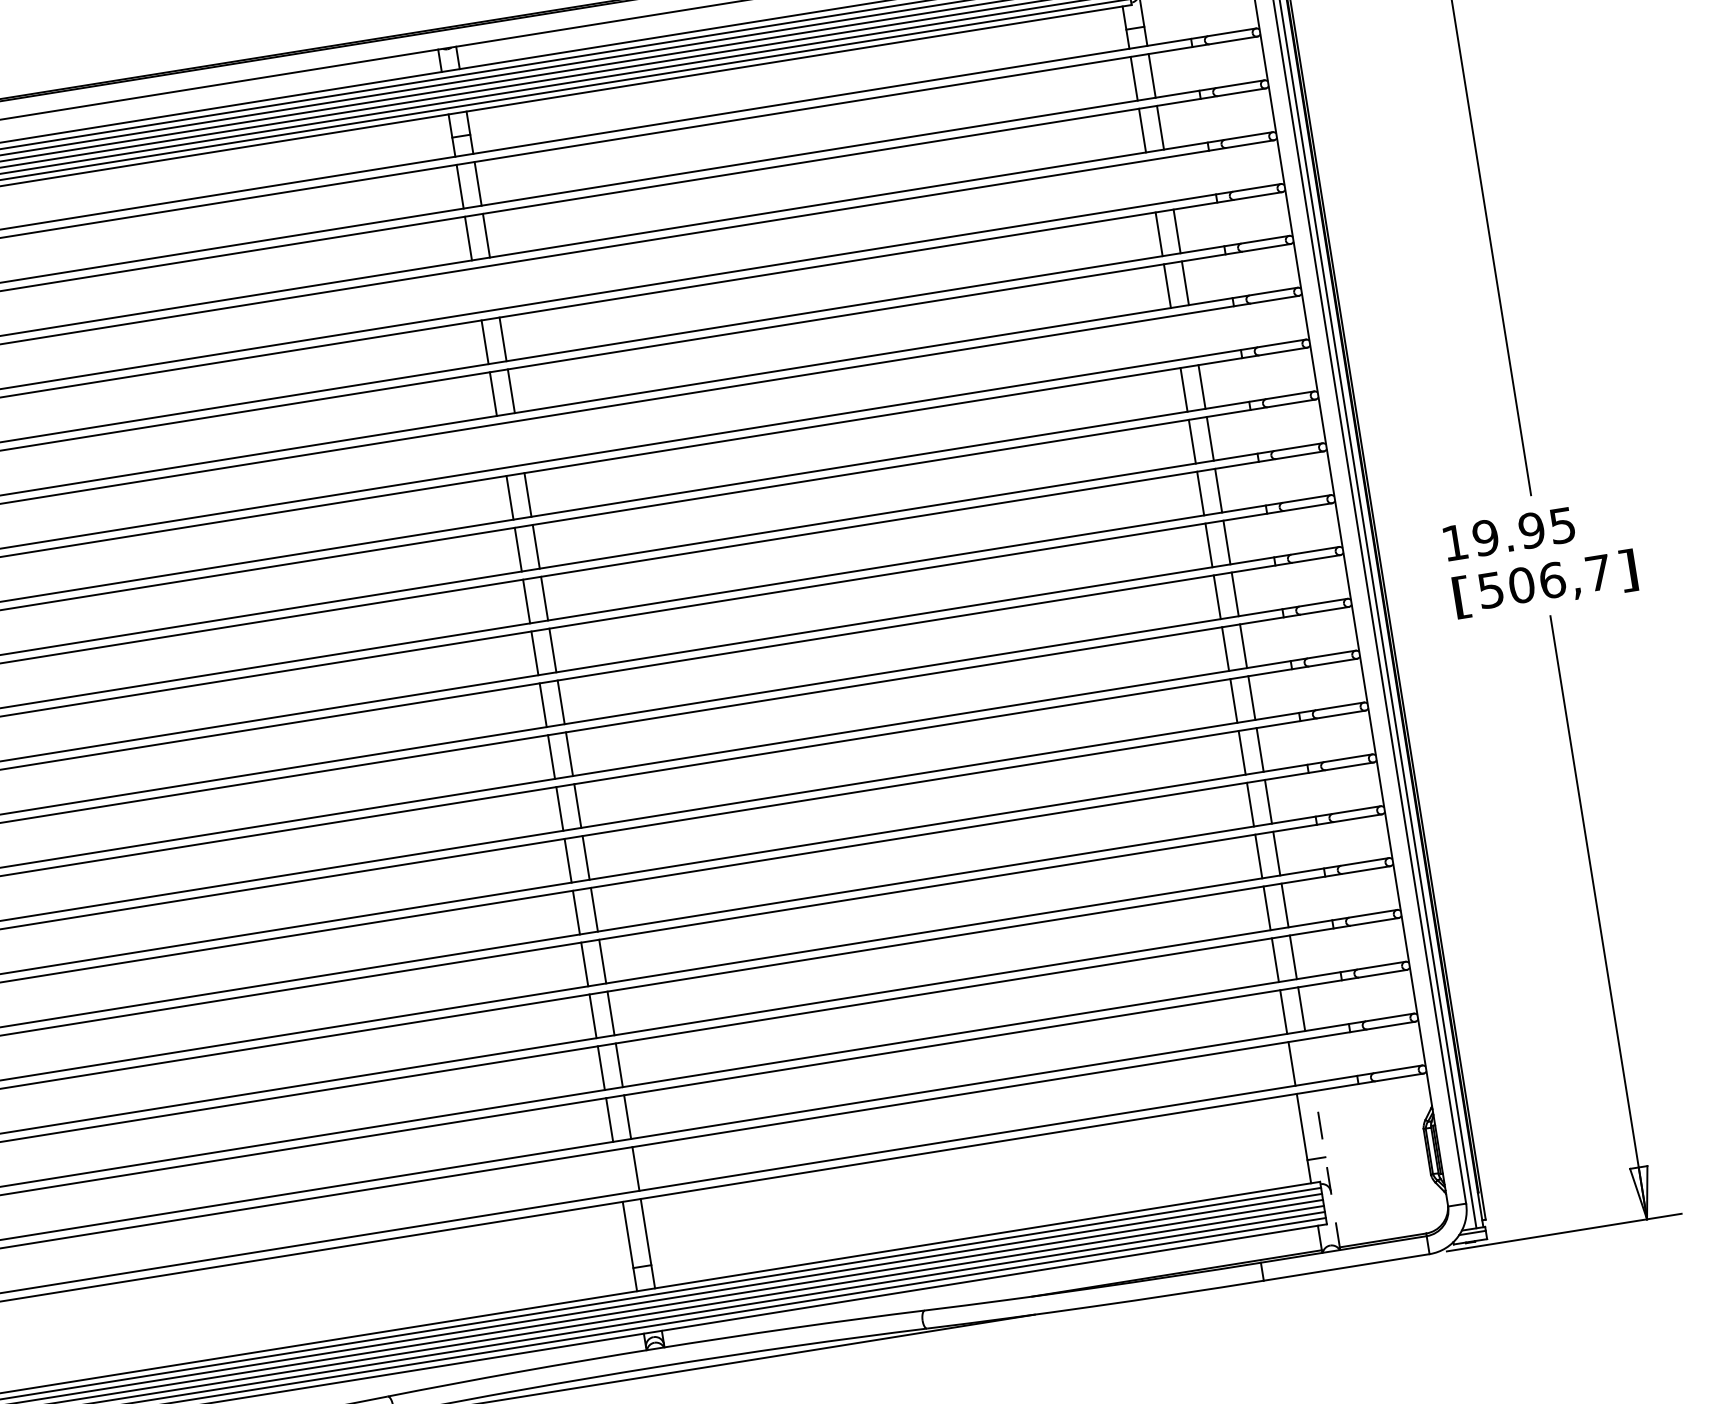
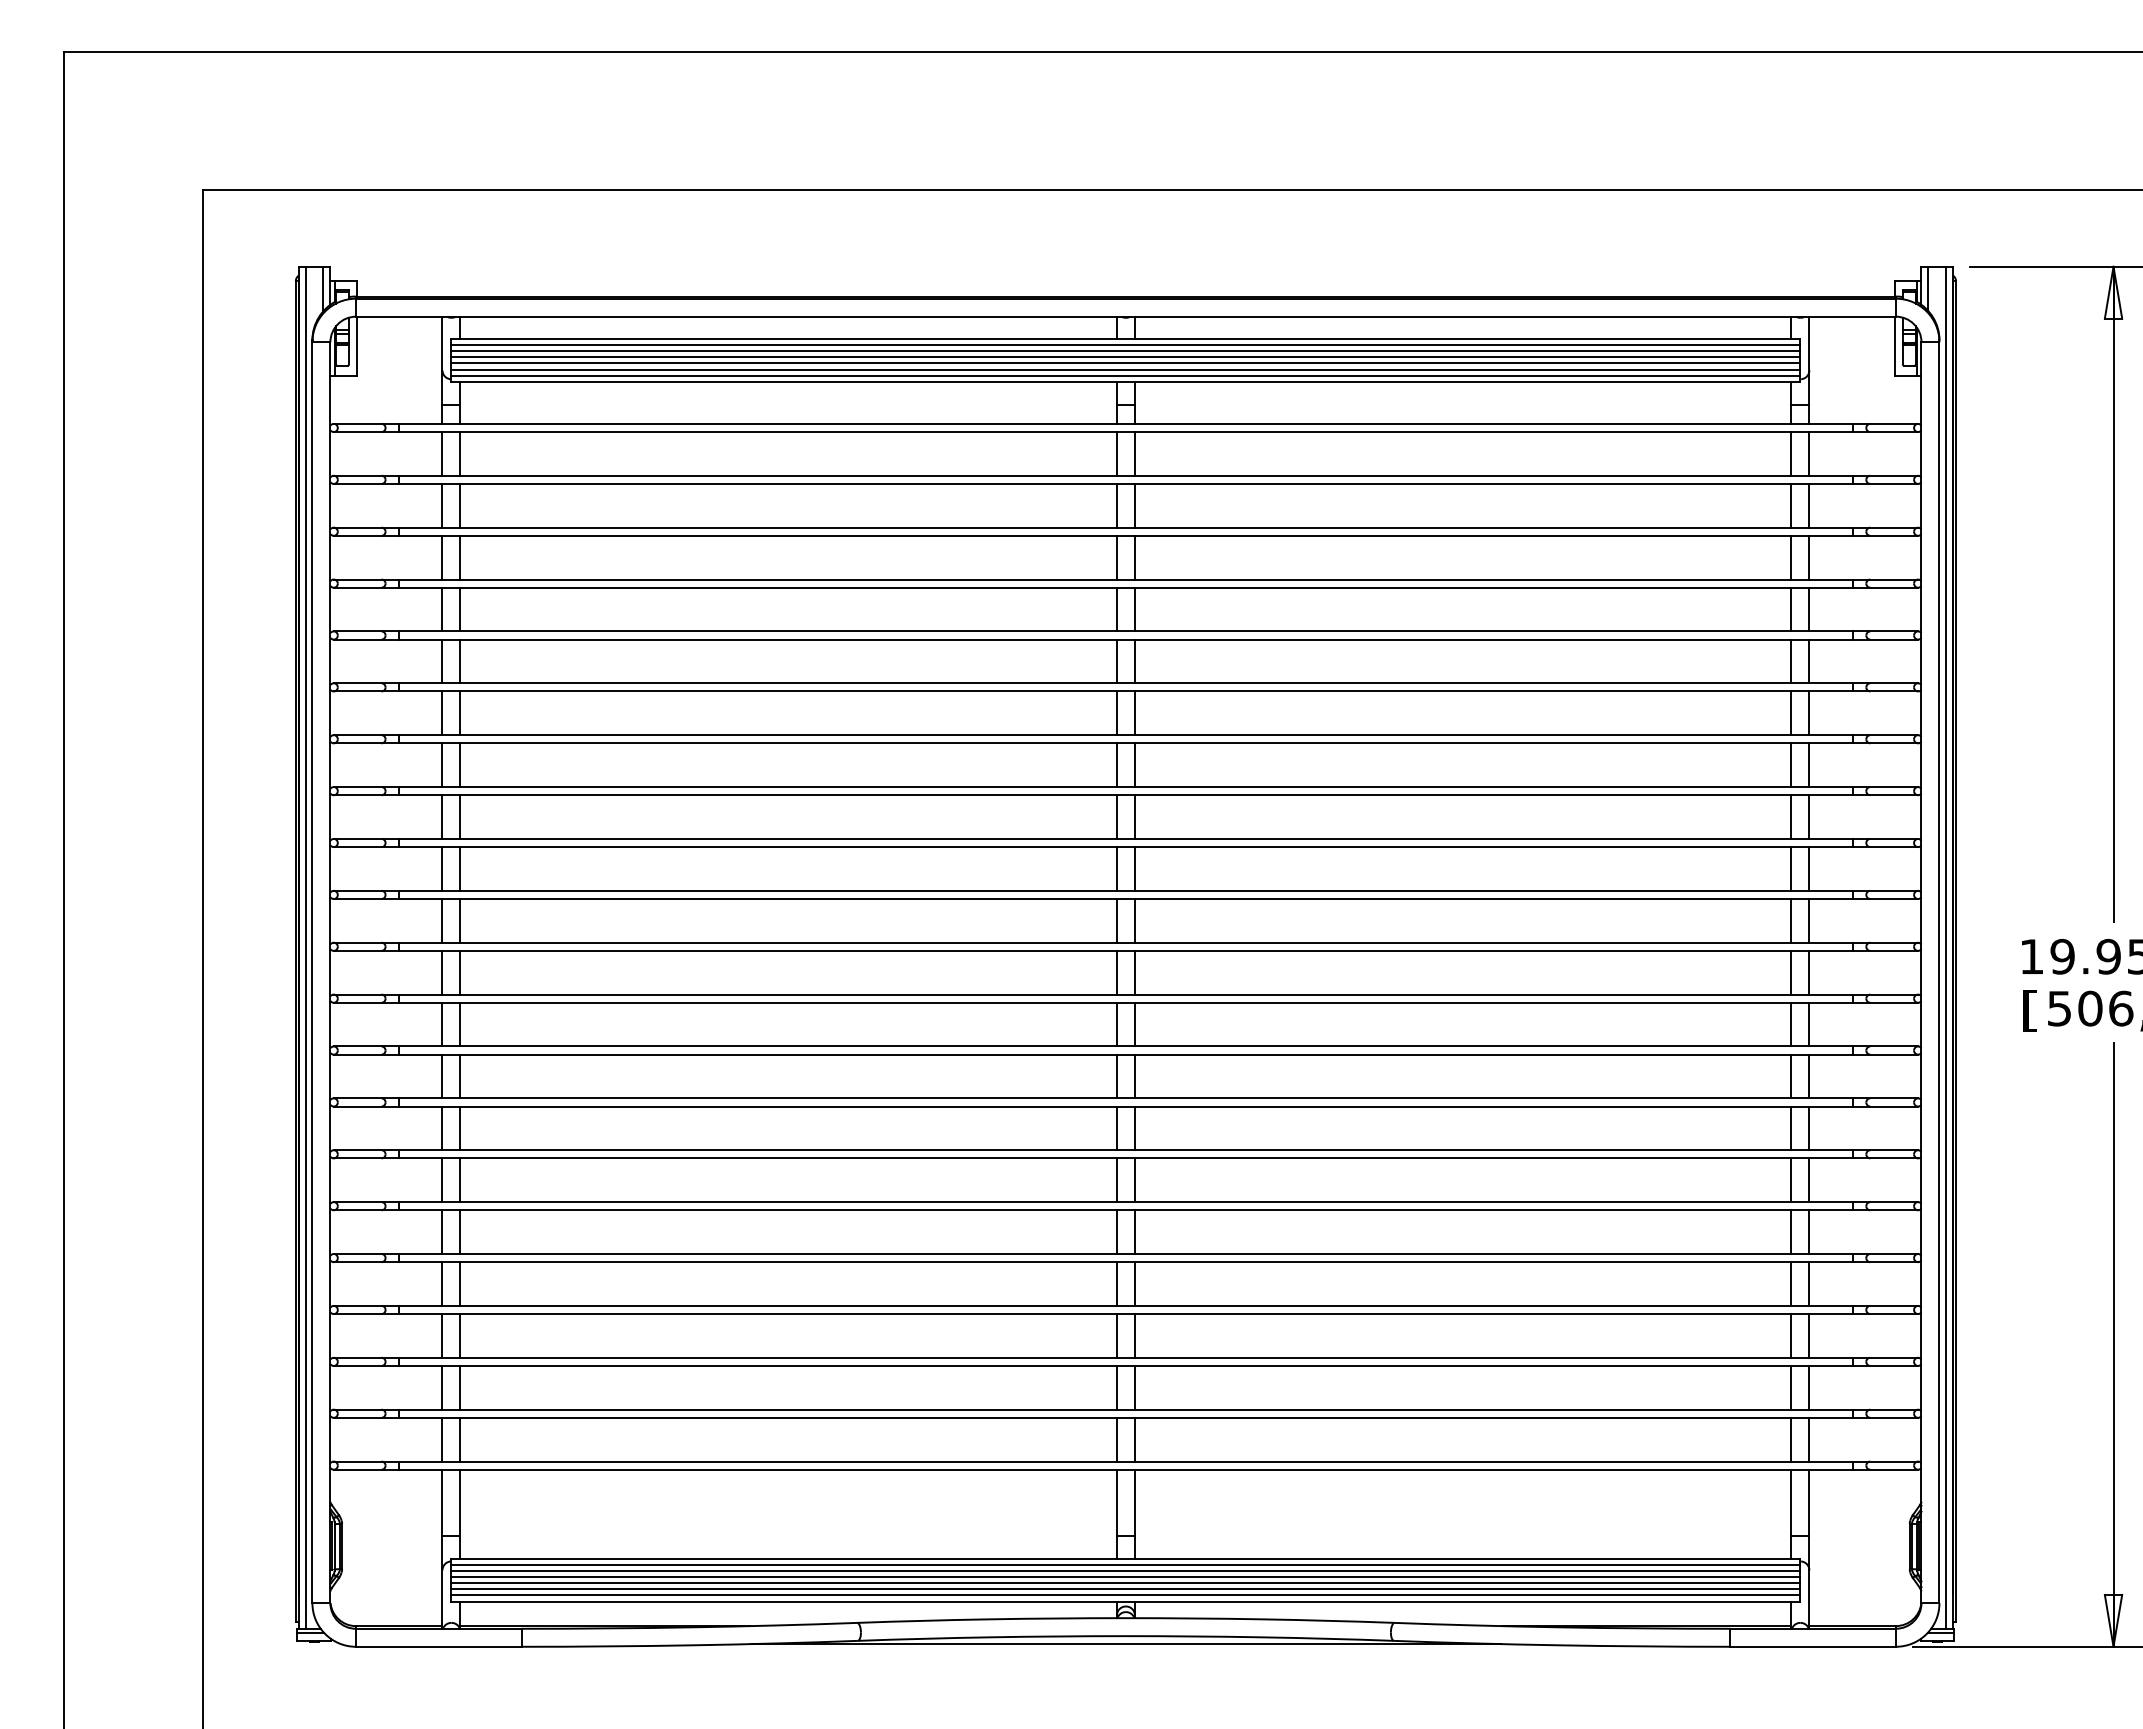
line: (1168, 179) -> (1809, 557), added
line: (1150, 182) -> (1791, 557), added
line: (494, 287) -> (1134, 557), added
line: (476, 290) -> (1116, 557), added
line: (1193, 335) -> (1809, 713), added
line: (1175, 338) -> (1791, 713), added
line: (519, 443) -> (1134, 713), added
line: (501, 446) -> (1116, 713), added
line: (1310, 1060) -> (1809, 1439), added
line: (1327, 1170) -> (1809, 1549), dashed -> solid
line: (617, 1171) -> (1116, 1439), added

